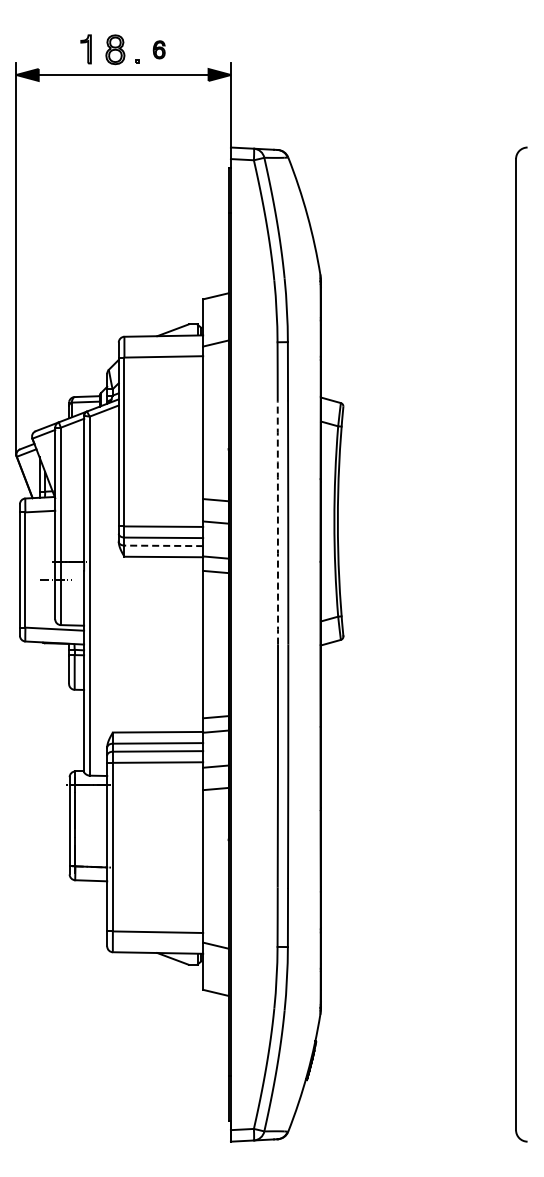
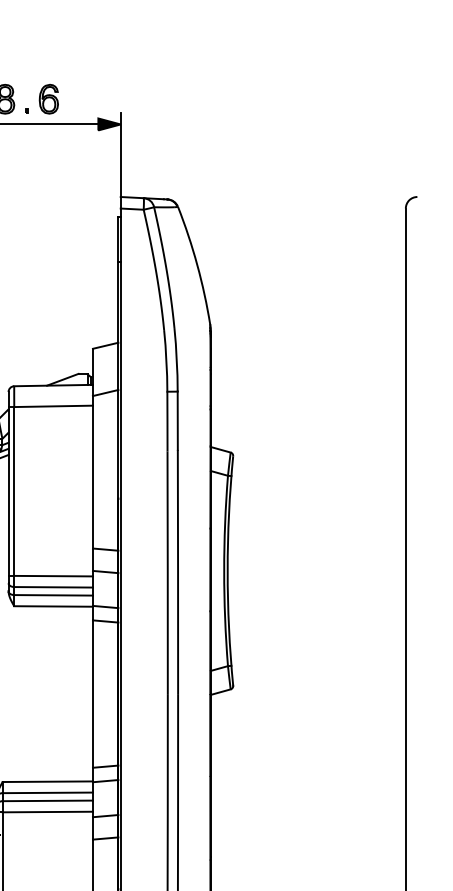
part: (159, 49) -> (49, 98), size x1.67
arc: (277, 523) -> (167, 572), dashed -> solid
line: (163, 545) -> (53, 594), dashed -> solid

